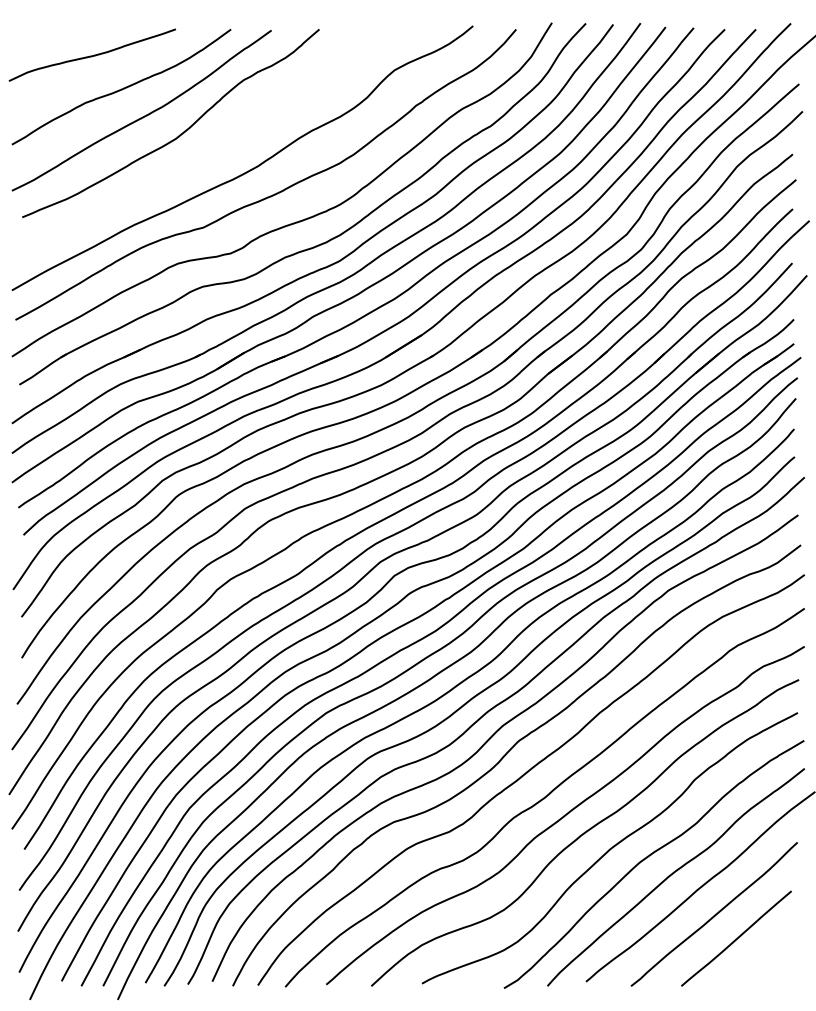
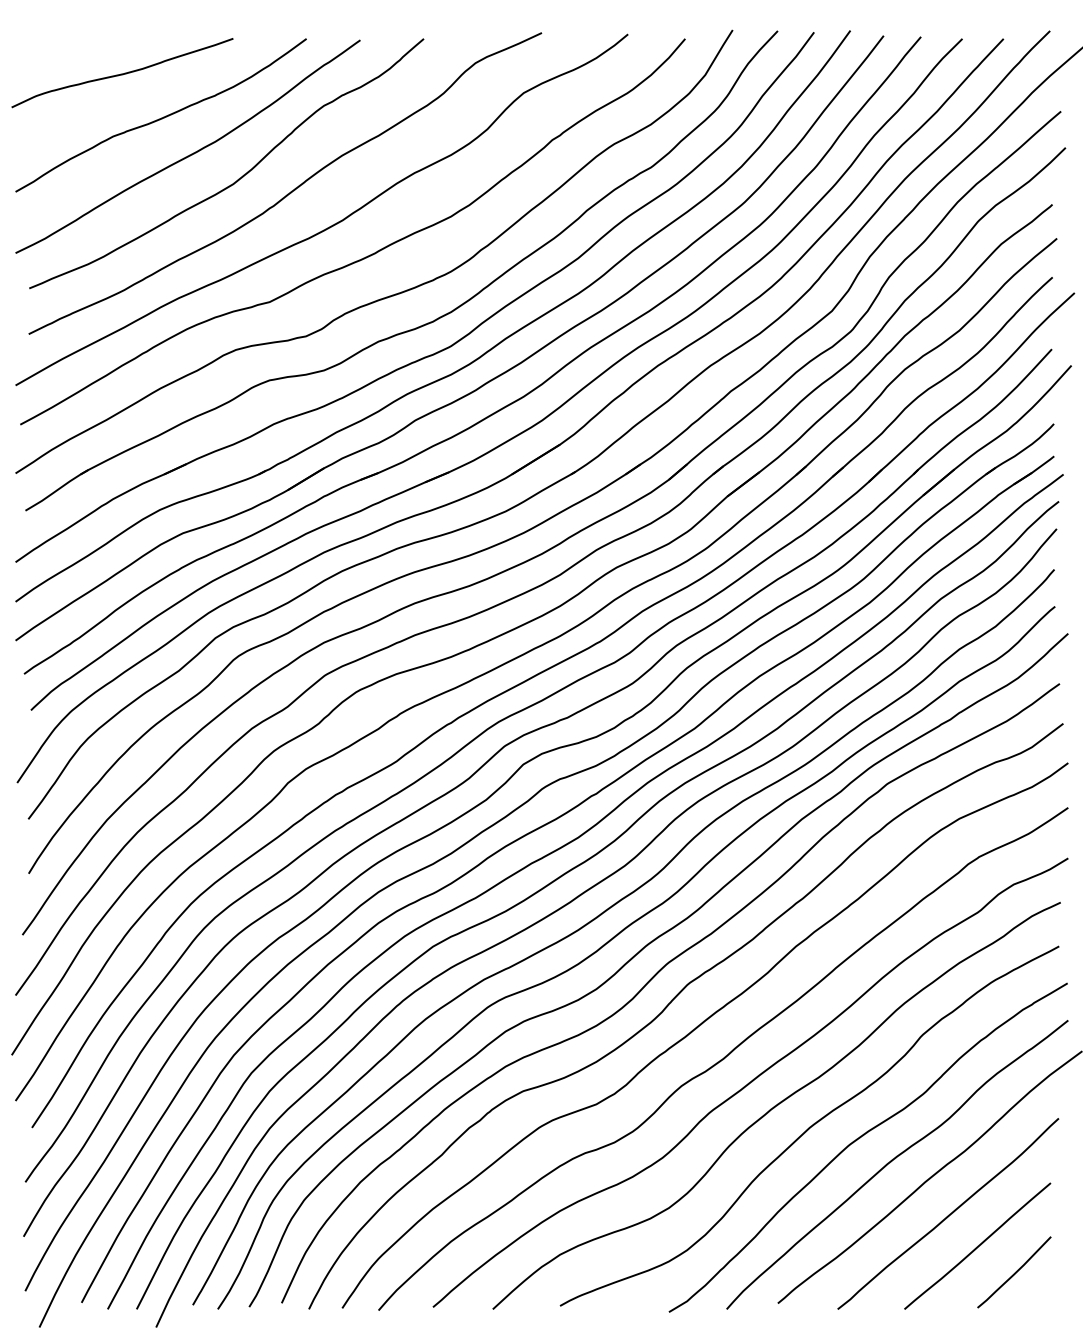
curve: (219, 143) -> (291, 190), added
curve: (764, 958) -> (1014, 1272), added

